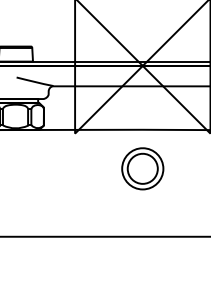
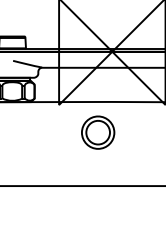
part: (142, 168) -> (97, 132), moved

